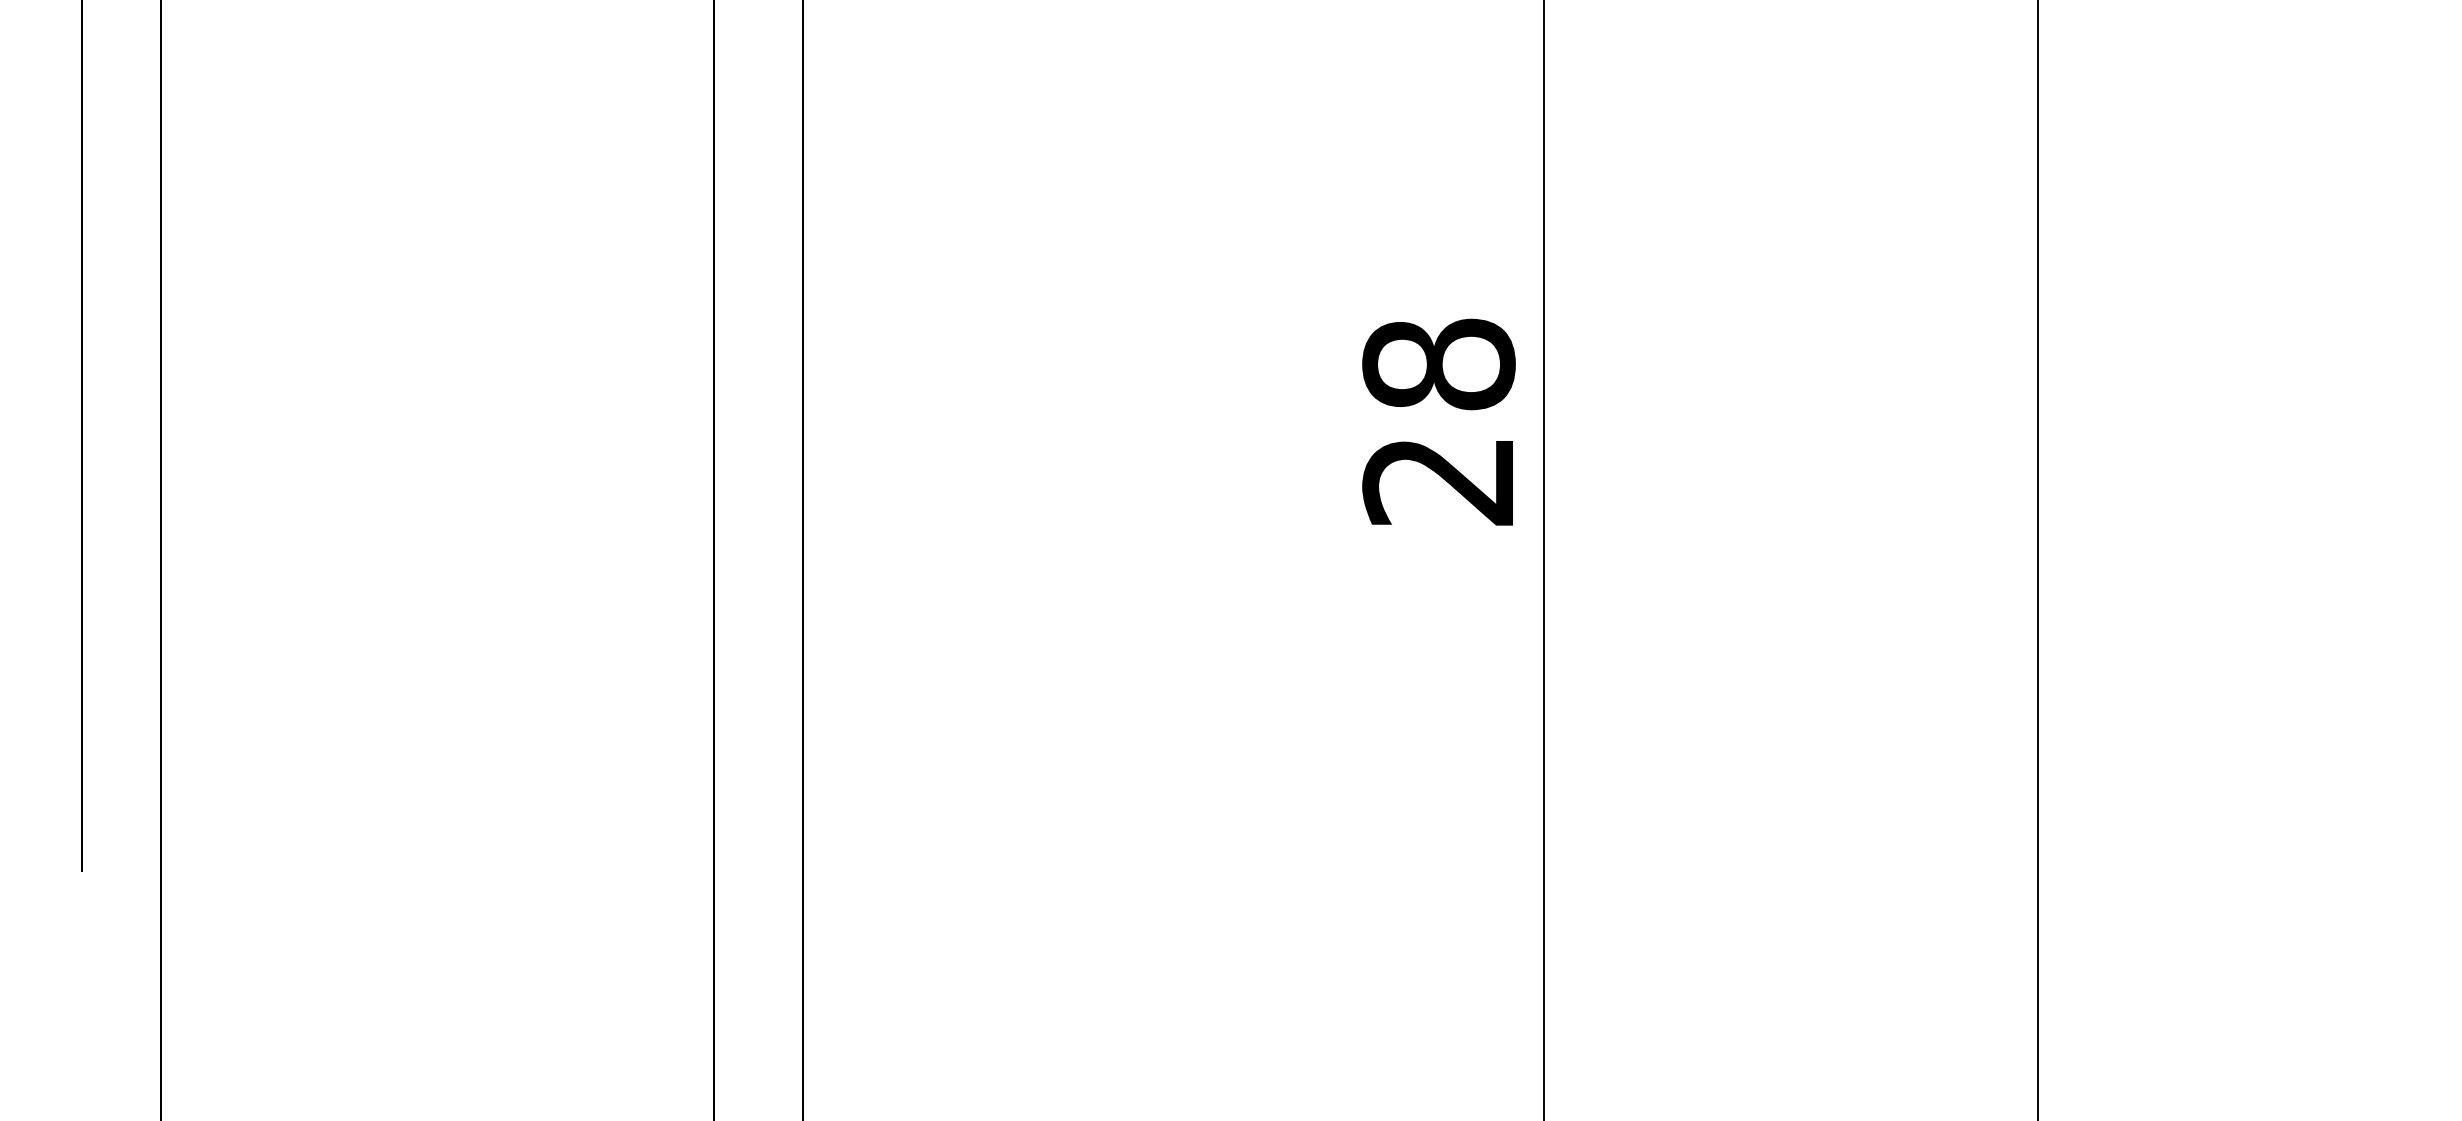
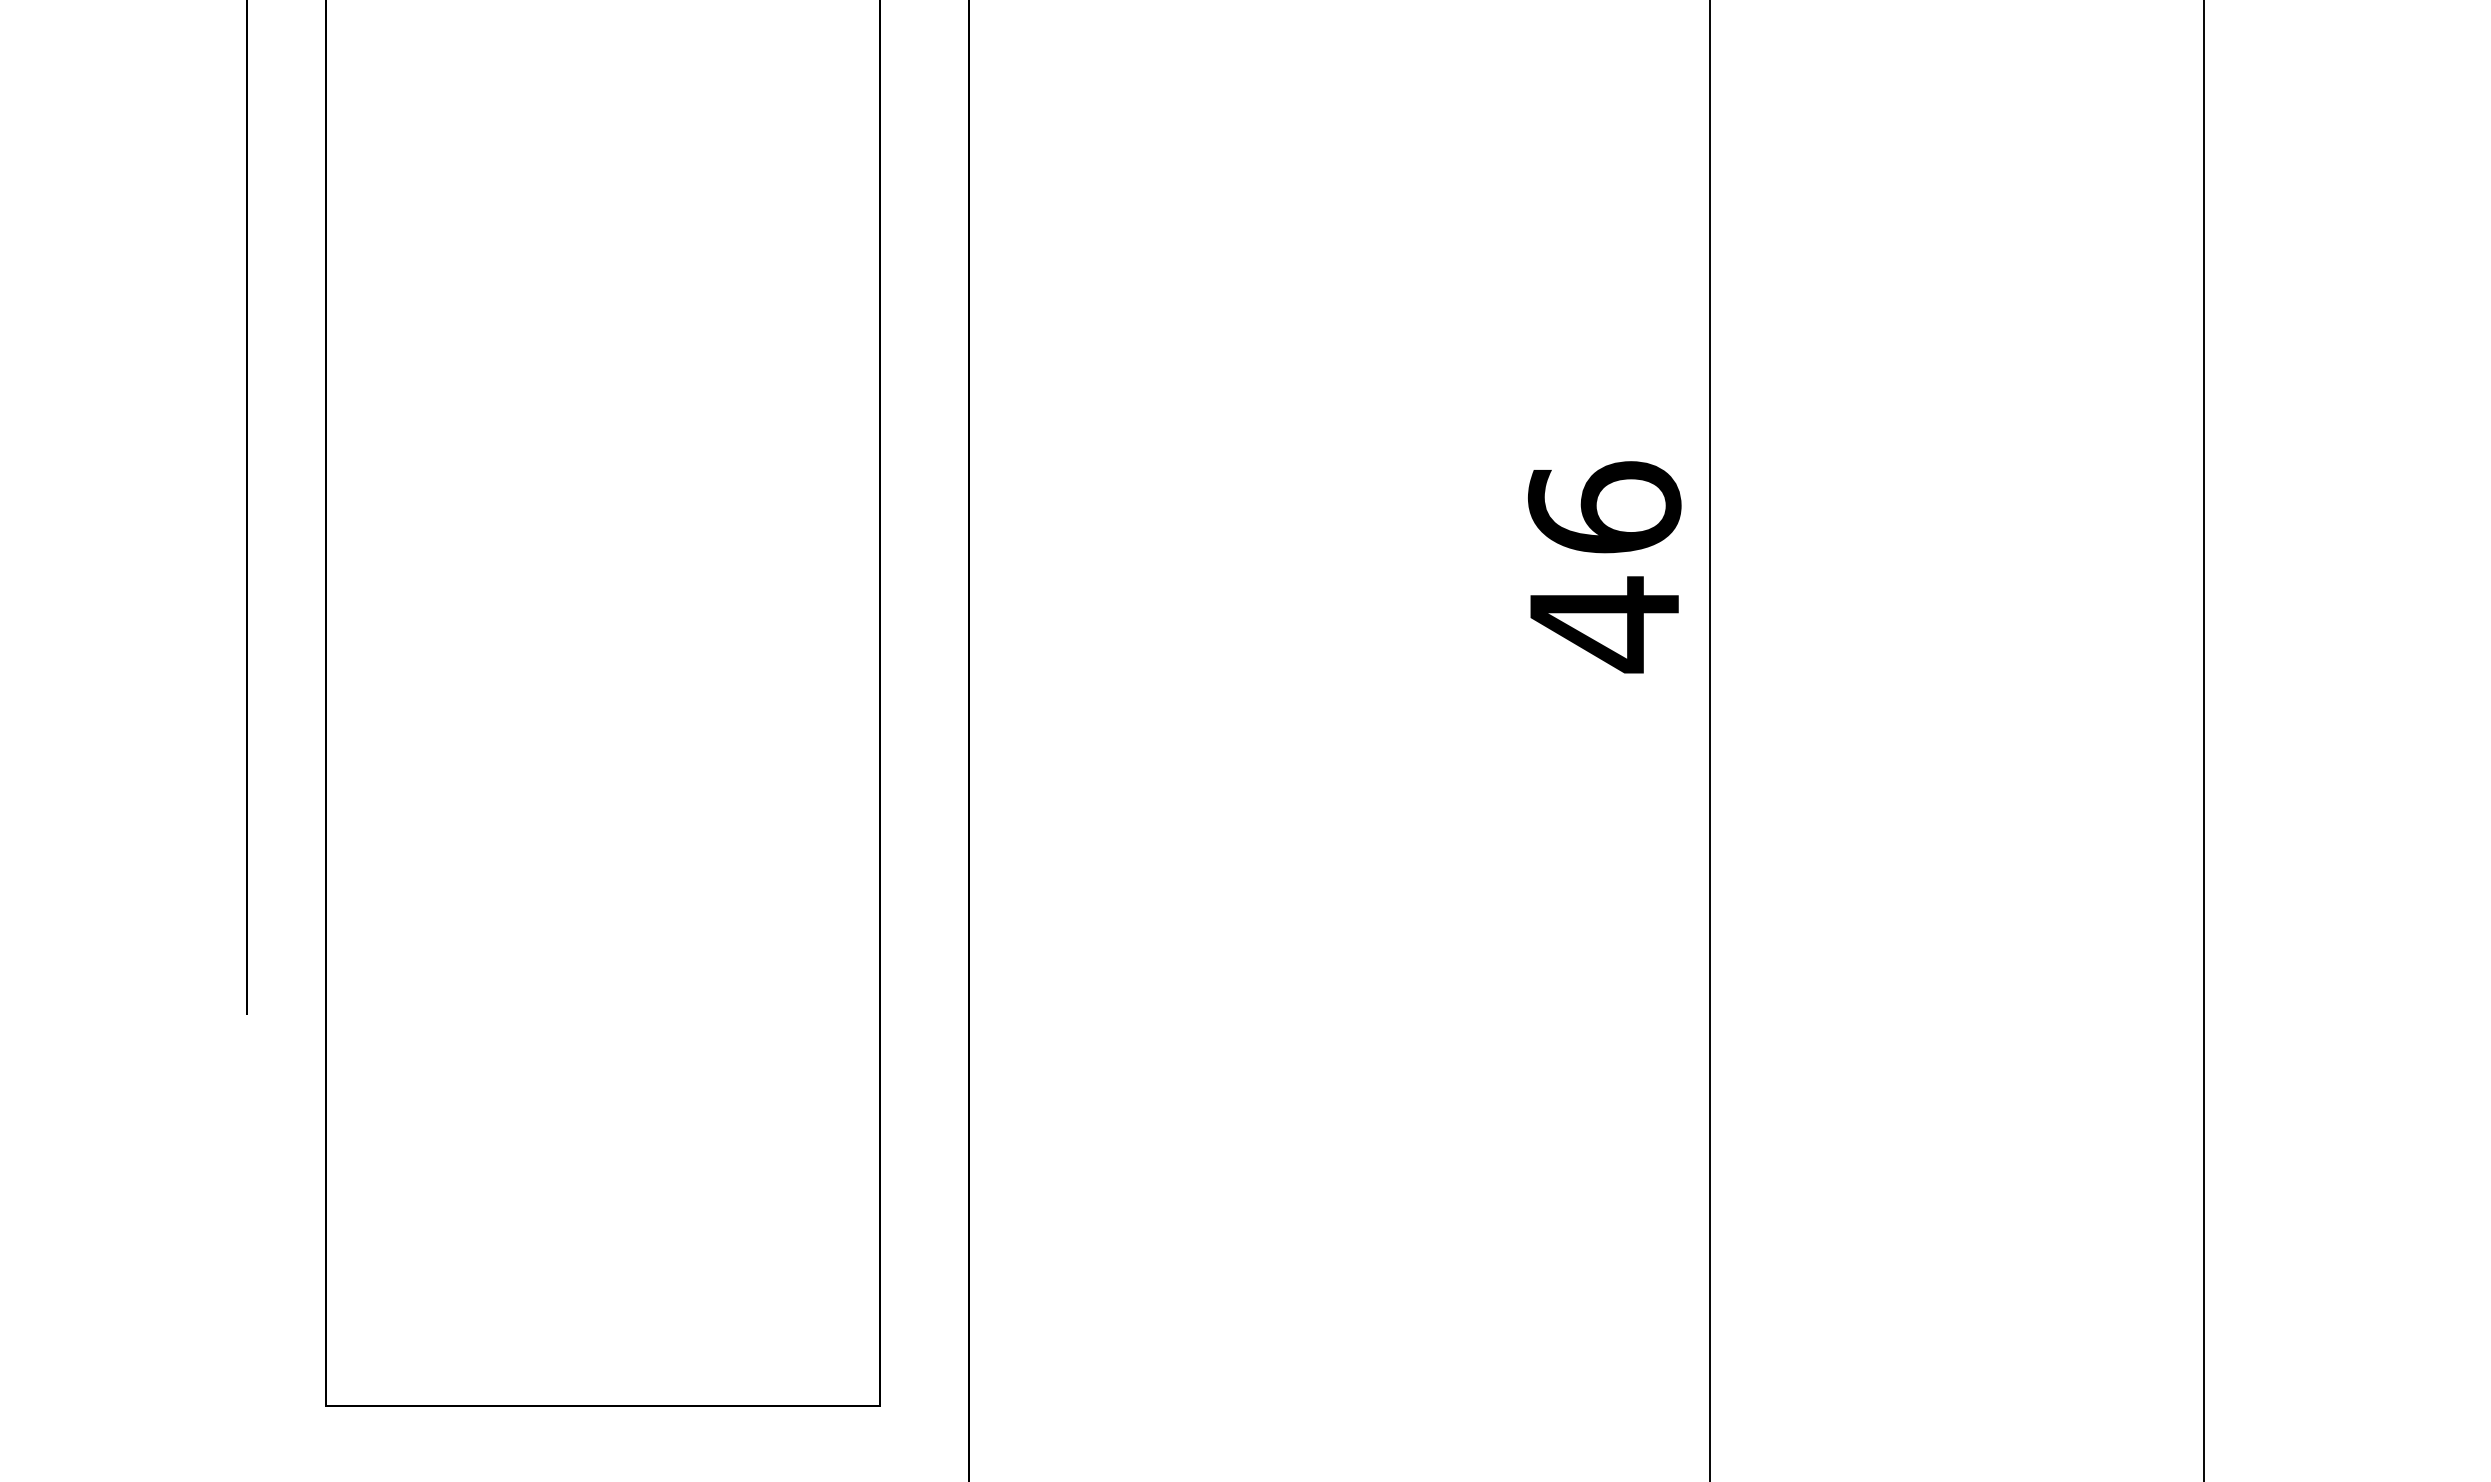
text: (1438, 424) -> (1604, 567), 28 -> 46

